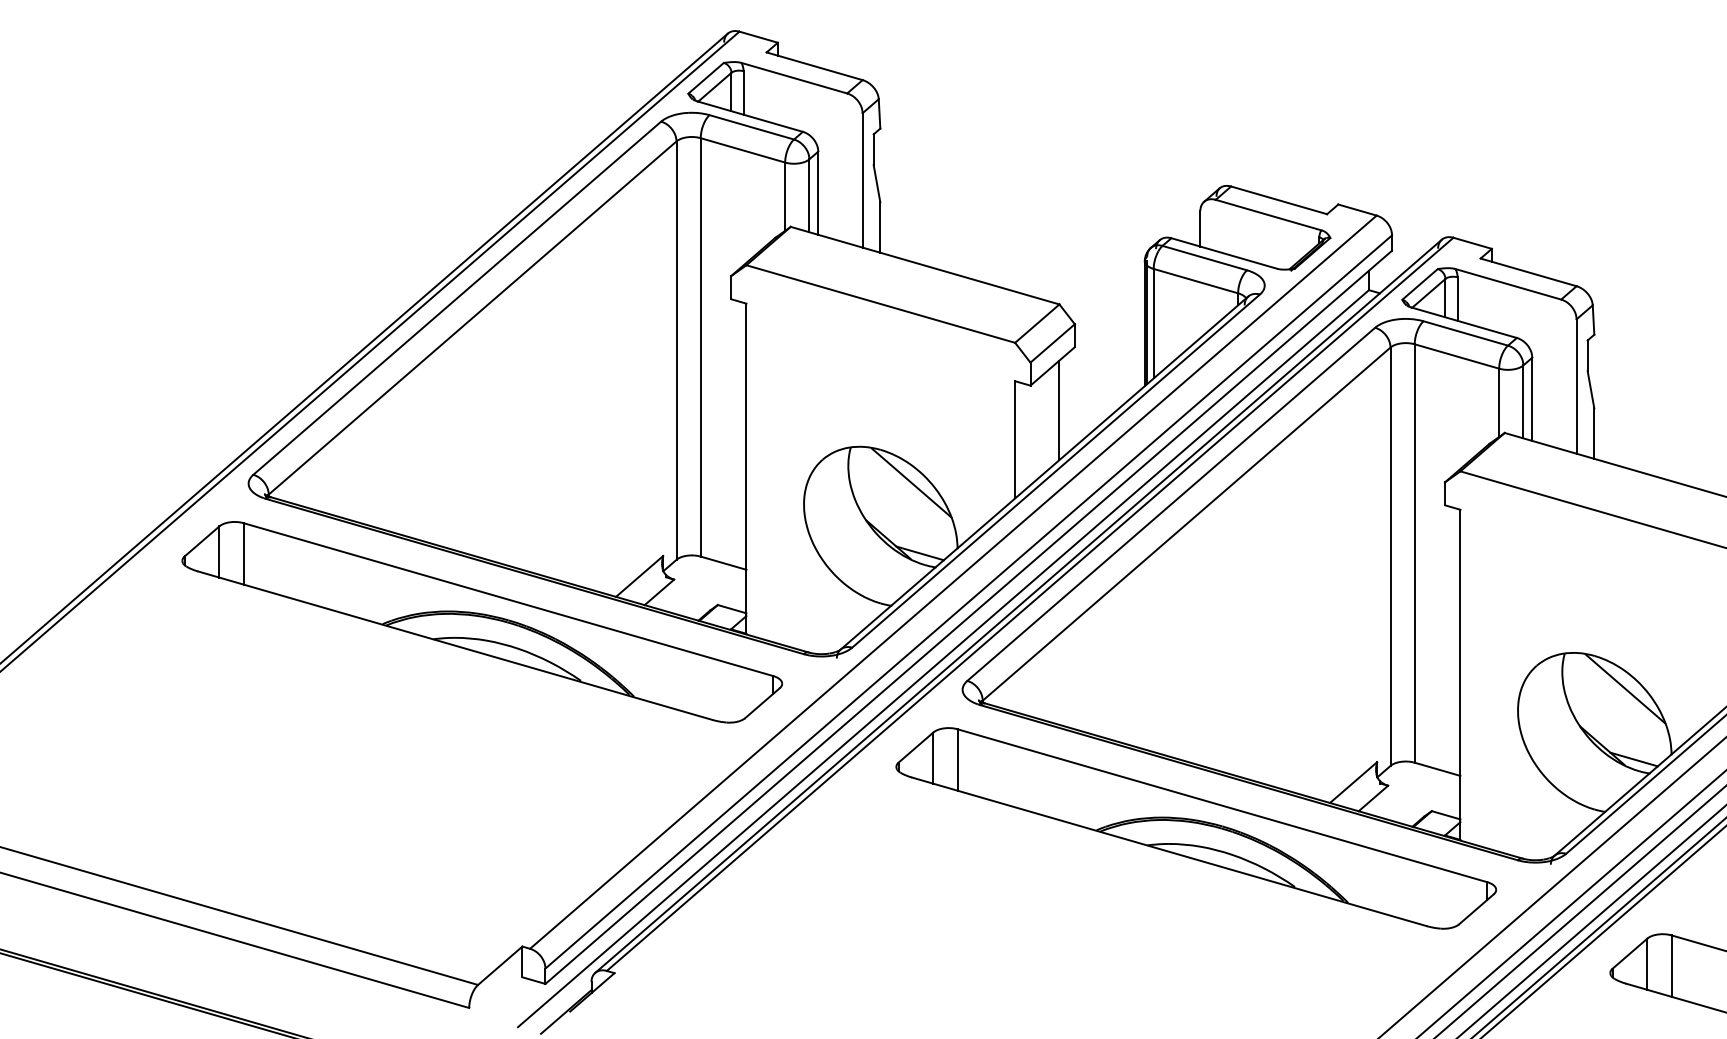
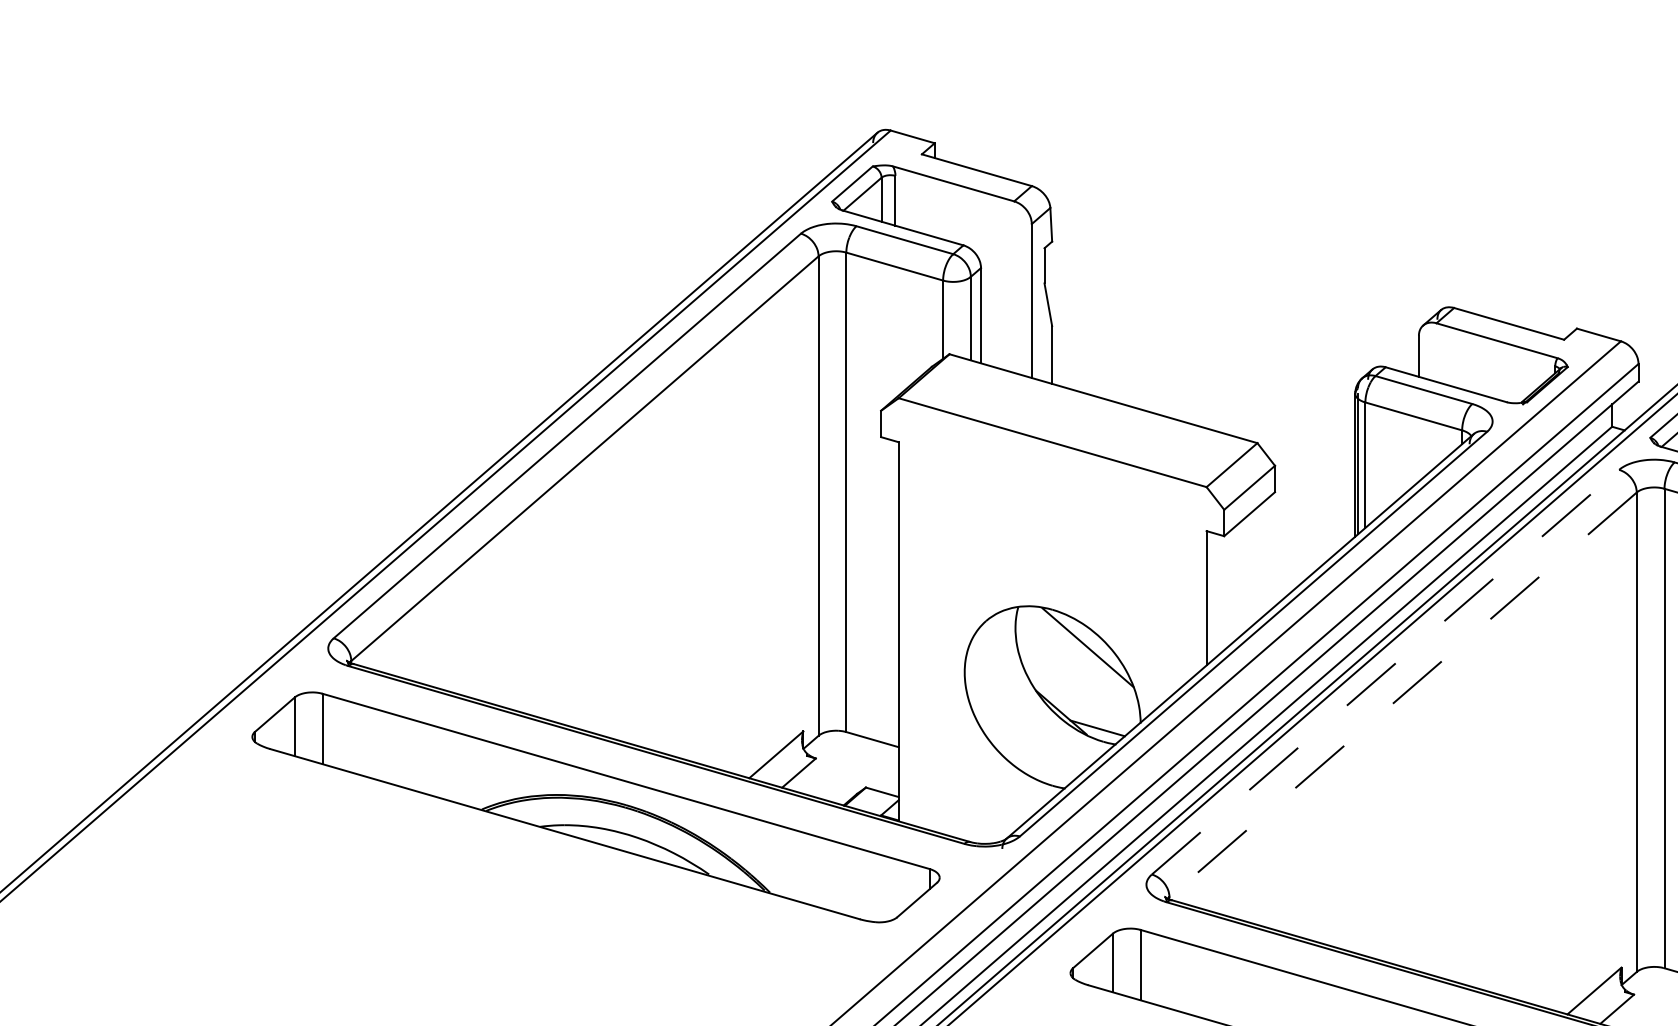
line: (1059, 410) -> (1257, 564), removed
line: (1171, 504) -> (1385, 672), solid -> dashed
line: (1186, 524) -> (1402, 695), solid -> dashed

